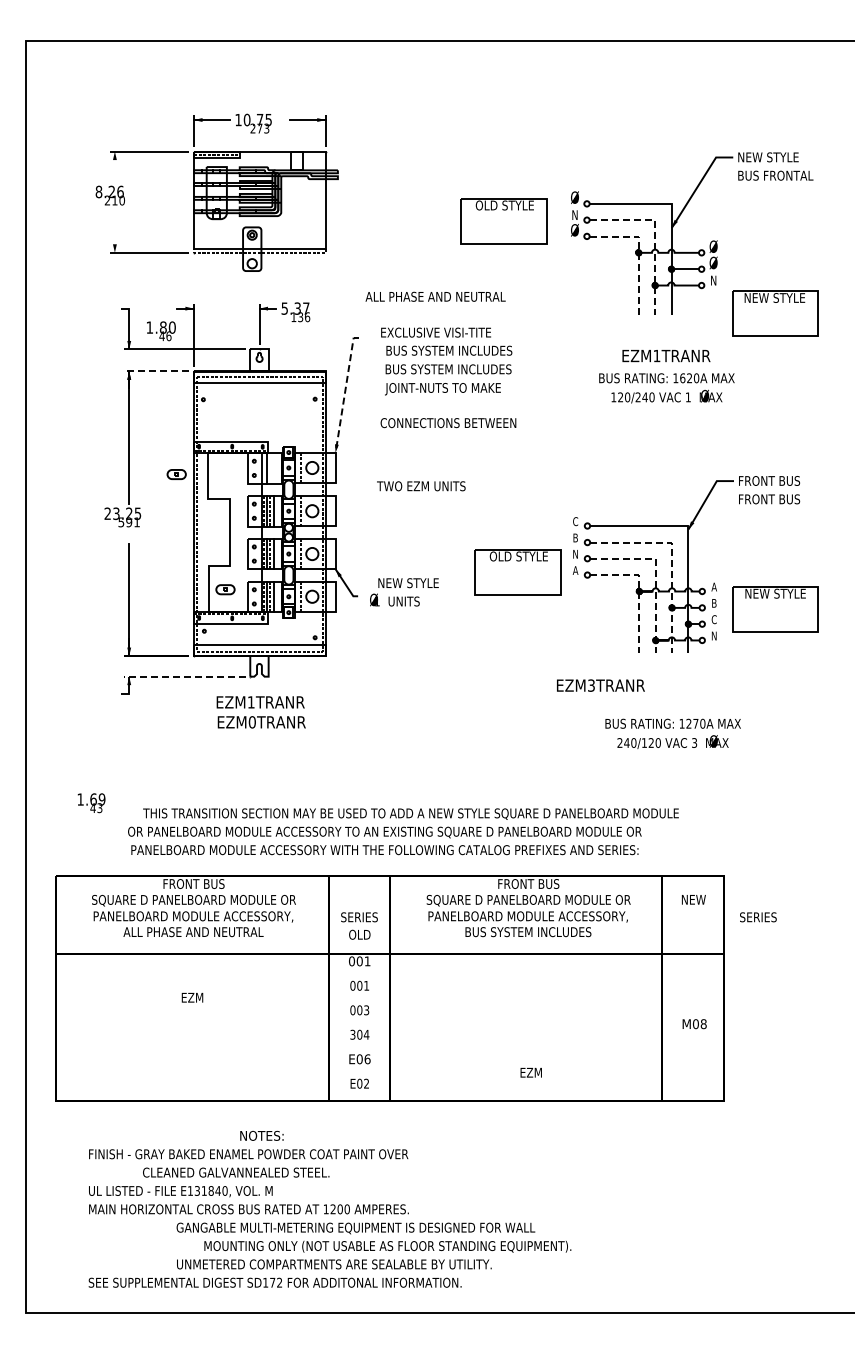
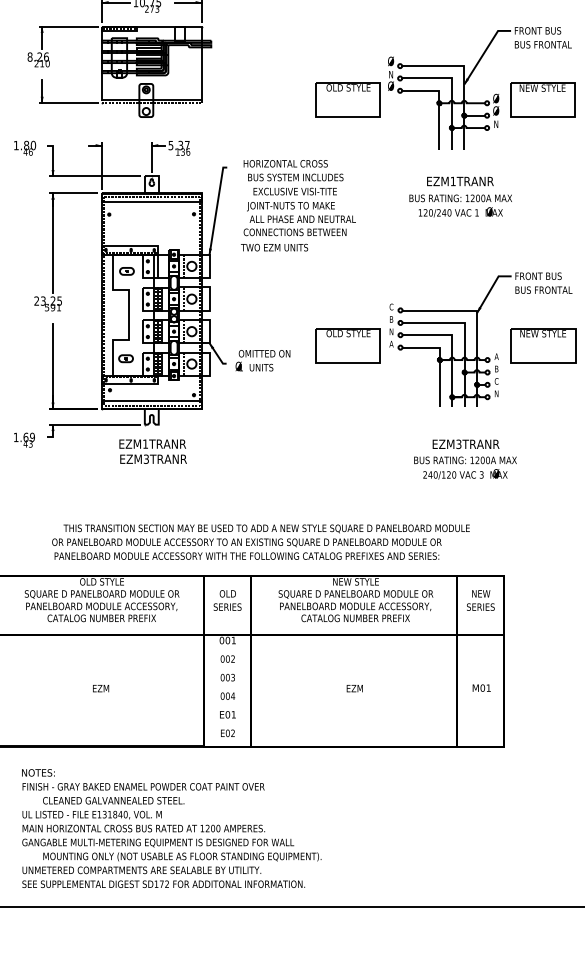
text: (769, 157) -> (538, 30), NEW STYLE -> FRONT BUS
line: (114, 166) -> (41, 37), added
part: (503, 221) -> (347, 99), moved
line: (655, 234) -> (452, 89), dashed -> solid
line: (114, 237) -> (41, 91), added
line: (638, 250) -> (439, 101), dashed -> solid
text: (435, 296) -> (302, 219), moved
part: (775, 313) -> (543, 99), moved
text: (161, 331) -> (25, 148), moved
text: (435, 332) -> (285, 163), EXCLUSIVE VISI-TITE -> HORIZONTAL CROSS
text: (448, 369) -> (295, 191), BUS SYSTEM INCLUDES -> EXCLUSIVE VISI-TITE
line: (156, 371) -> (73, 193), dashed -> solid
text: (686, 378) -> (475, 198), 1620A -> 1200A
line: (345, 391) -> (217, 208), dashed -> solid
part: (176, 474) -> (126, 271), moved
text: (421, 486) -> (274, 247), moved
text: (777, 499) -> (544, 290), FRONT BUS -> BUS FRONTAL
line: (672, 556) -> (465, 333), dashed -> solid
line: (655, 572) -> (452, 345), dashed -> solid
text: (408, 583) -> (264, 354), NEW STYLE -> OMITTED ON
line: (639, 588) -> (439, 357), dashed -> solid
part: (775, 609) -> (543, 345), moved
line: (183, 676) -> (94, 424), dashed -> solid
text: (600, 685) -> (465, 444), moved
text: (251, 722) -> (145, 459), EZM0TRANR -> EZM3TRANR
text: (695, 723) -> (482, 460), 1270A -> 1200A
text: (91, 803) -> (24, 440), moved
text: (193, 883) -> (101, 581), FRONT BUS -> OLD STYLE
text: (528, 883) -> (355, 581), FRONT BUS -> NEW STYLE
text: (758, 917) -> (480, 607), moved
text: (193, 932) -> (101, 618), ALL PHASE AND NEUTRAL -> CATALOG NUMBER PREFIX
text: (527, 932) -> (355, 618), BUS SYSTEM INCLUDES -> CATALOG NUMBER PREFIX
text: (359, 934) -> (227, 593), moved
text: (366, 985) -> (232, 658), 001 -> 002
text: (192, 997) -> (101, 688), moved
text: (703, 1024) -> (488, 688), M08 -> M01
text: (352, 1034) -> (222, 695), 304 -> 004
text: (367, 1059) -> (233, 714), E06 -> E01
text: (530, 1072) -> (354, 688), moved
text: (261, 1135) -> (38, 772), moved
text: (236, 1172) -> (113, 800), moved
text: (373, 1245) -> (171, 855), moved

